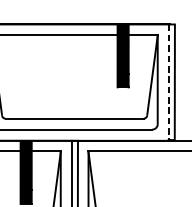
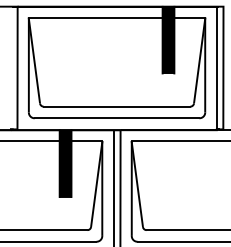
line: (168, 82) -> (216, 68), dashed -> solid

